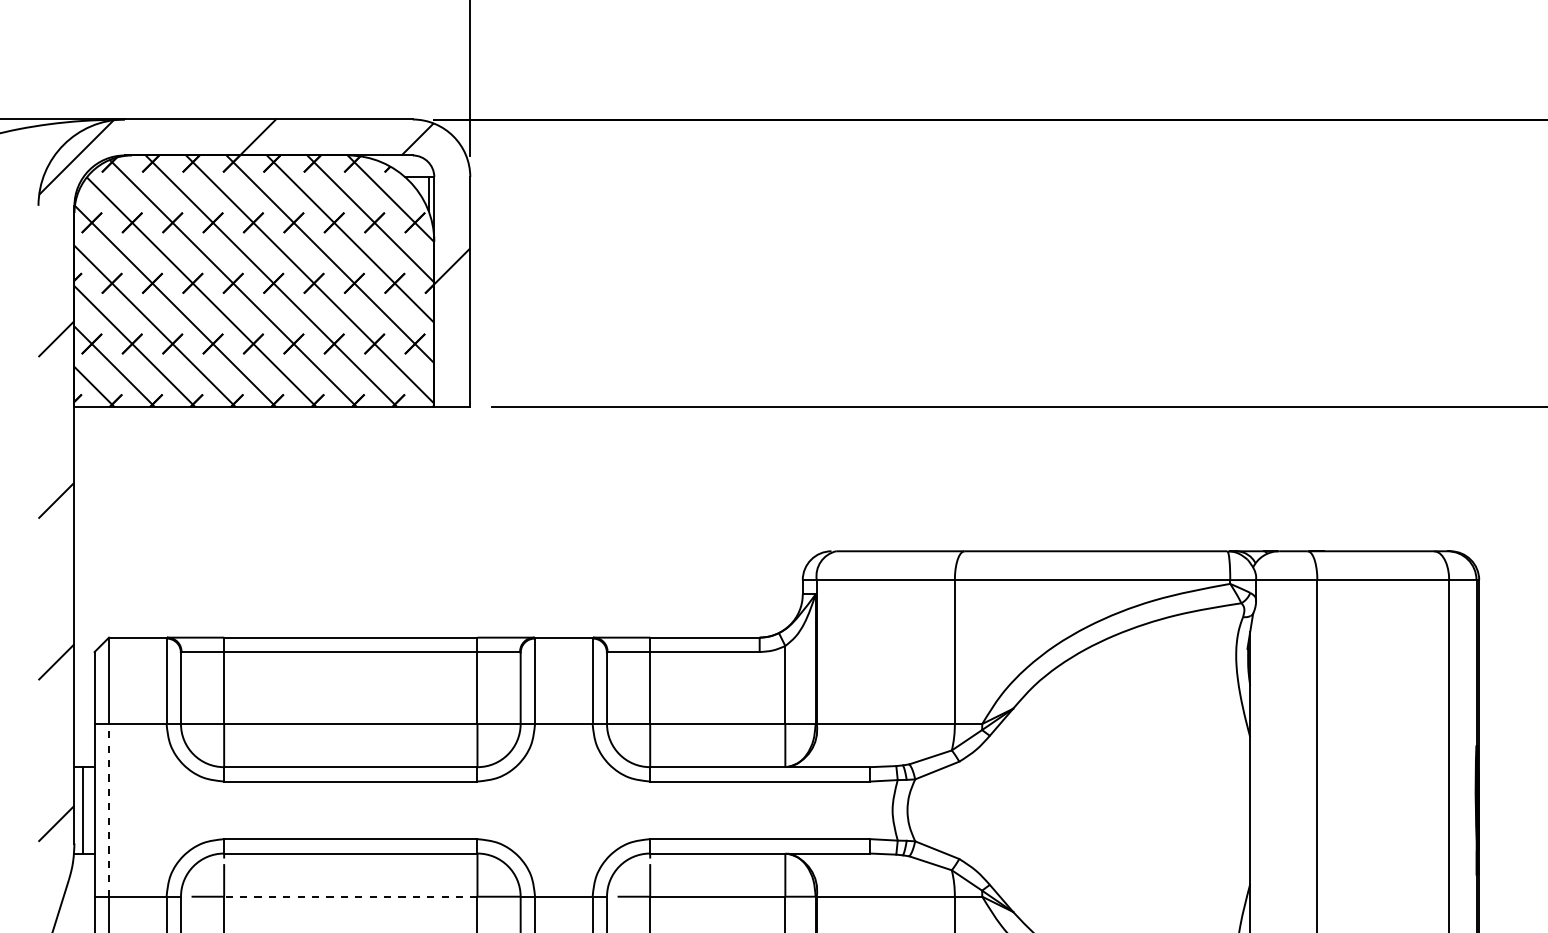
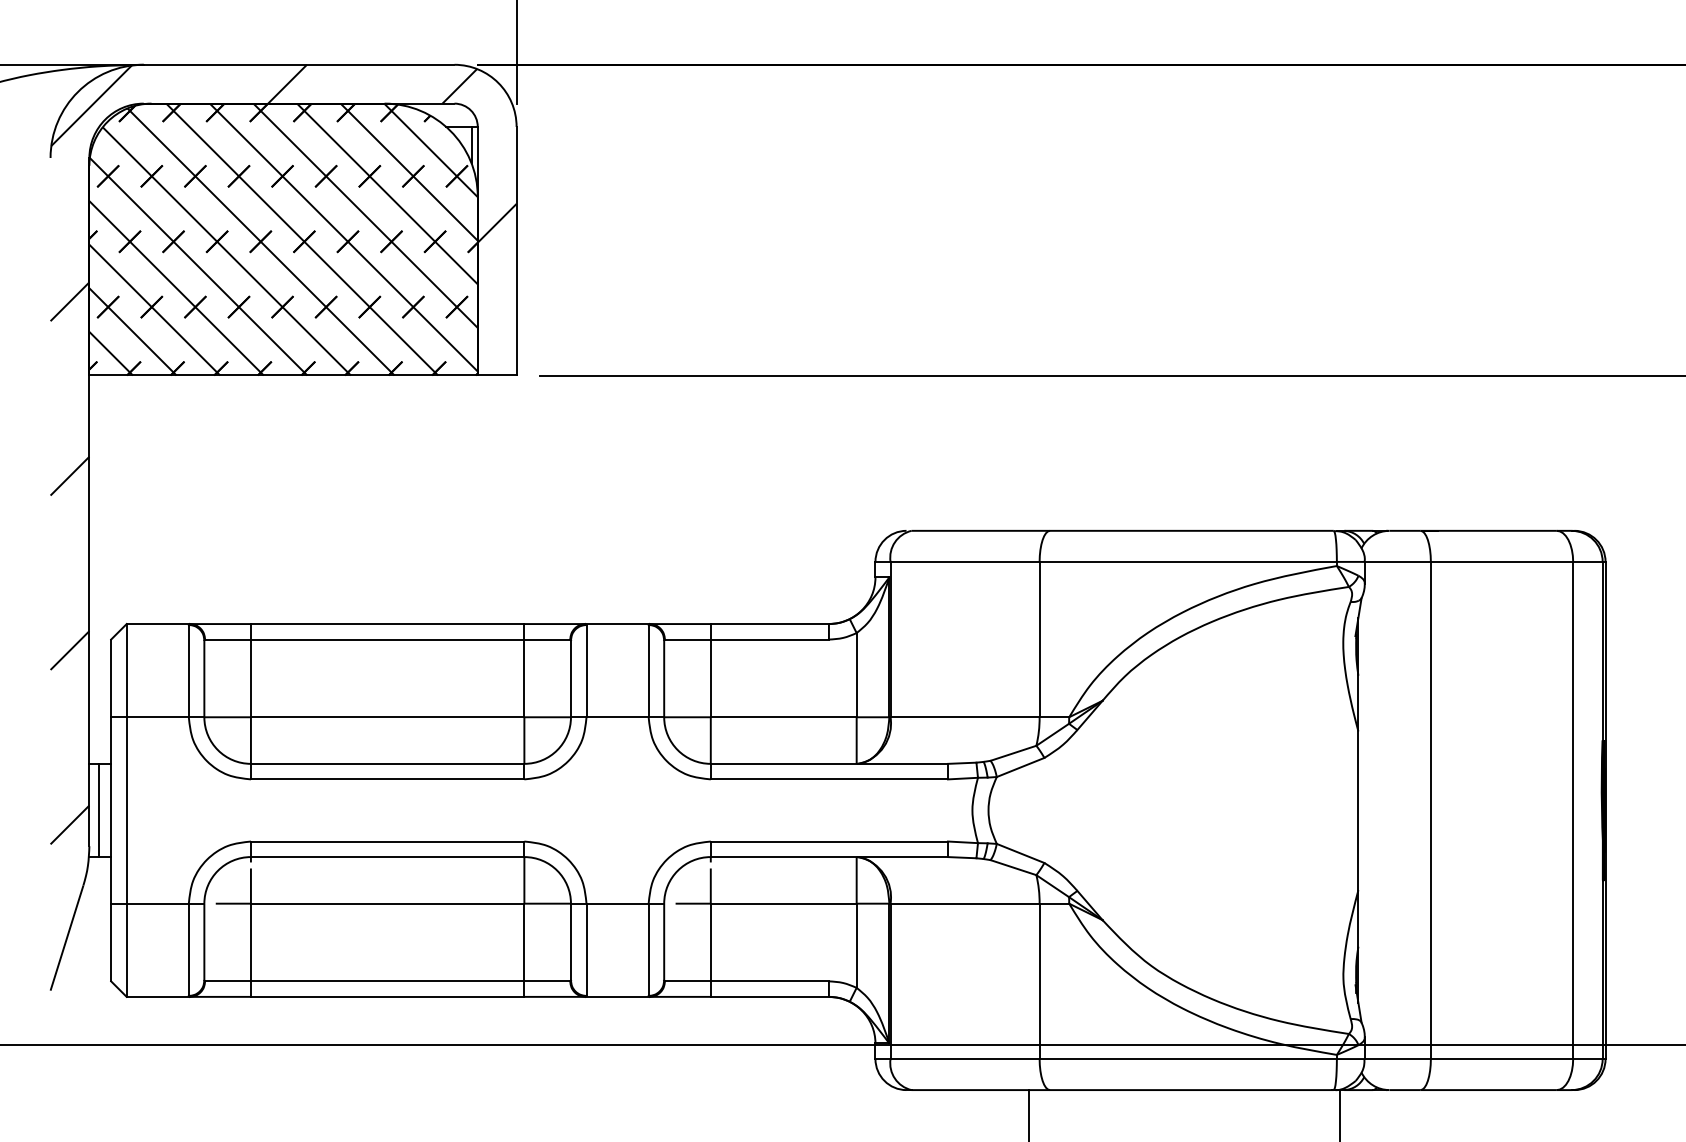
line: (108, 809) -> (126, 809), dashed -> solid
line: (350, 896) -> (387, 903), dashed -> solid

